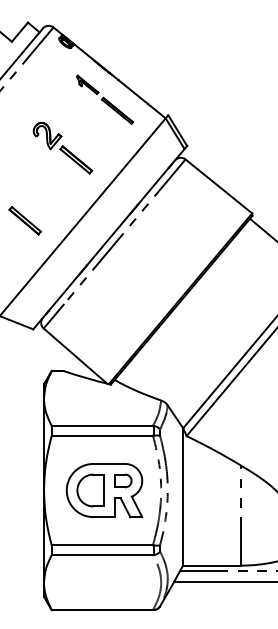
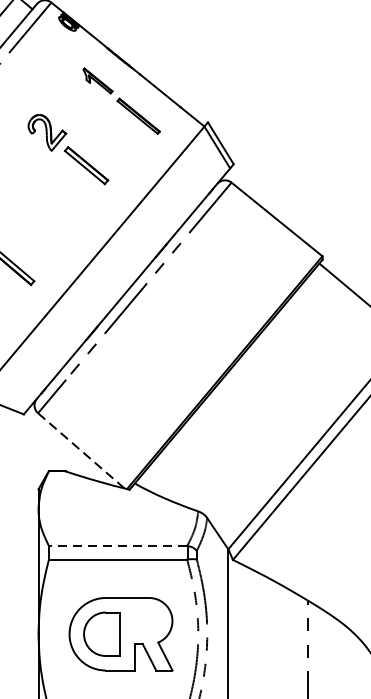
part: (62, 148) -> (67, 149), moved
line: (75, 356) -> (81, 451), solid -> dashed
line: (102, 425) -> (118, 545), solid -> dashed
part: (123, 480) -> (146, 620), removed

